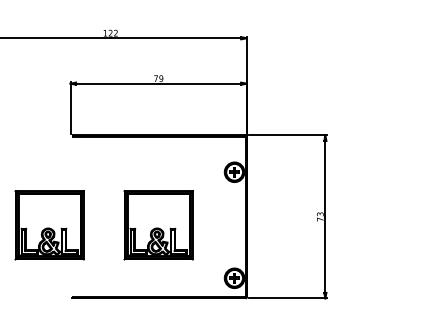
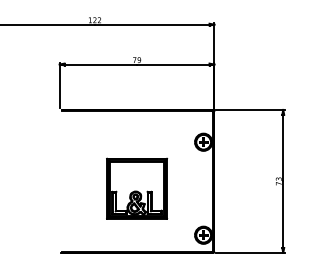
part: (49, 225) -> (41, 188), removed

